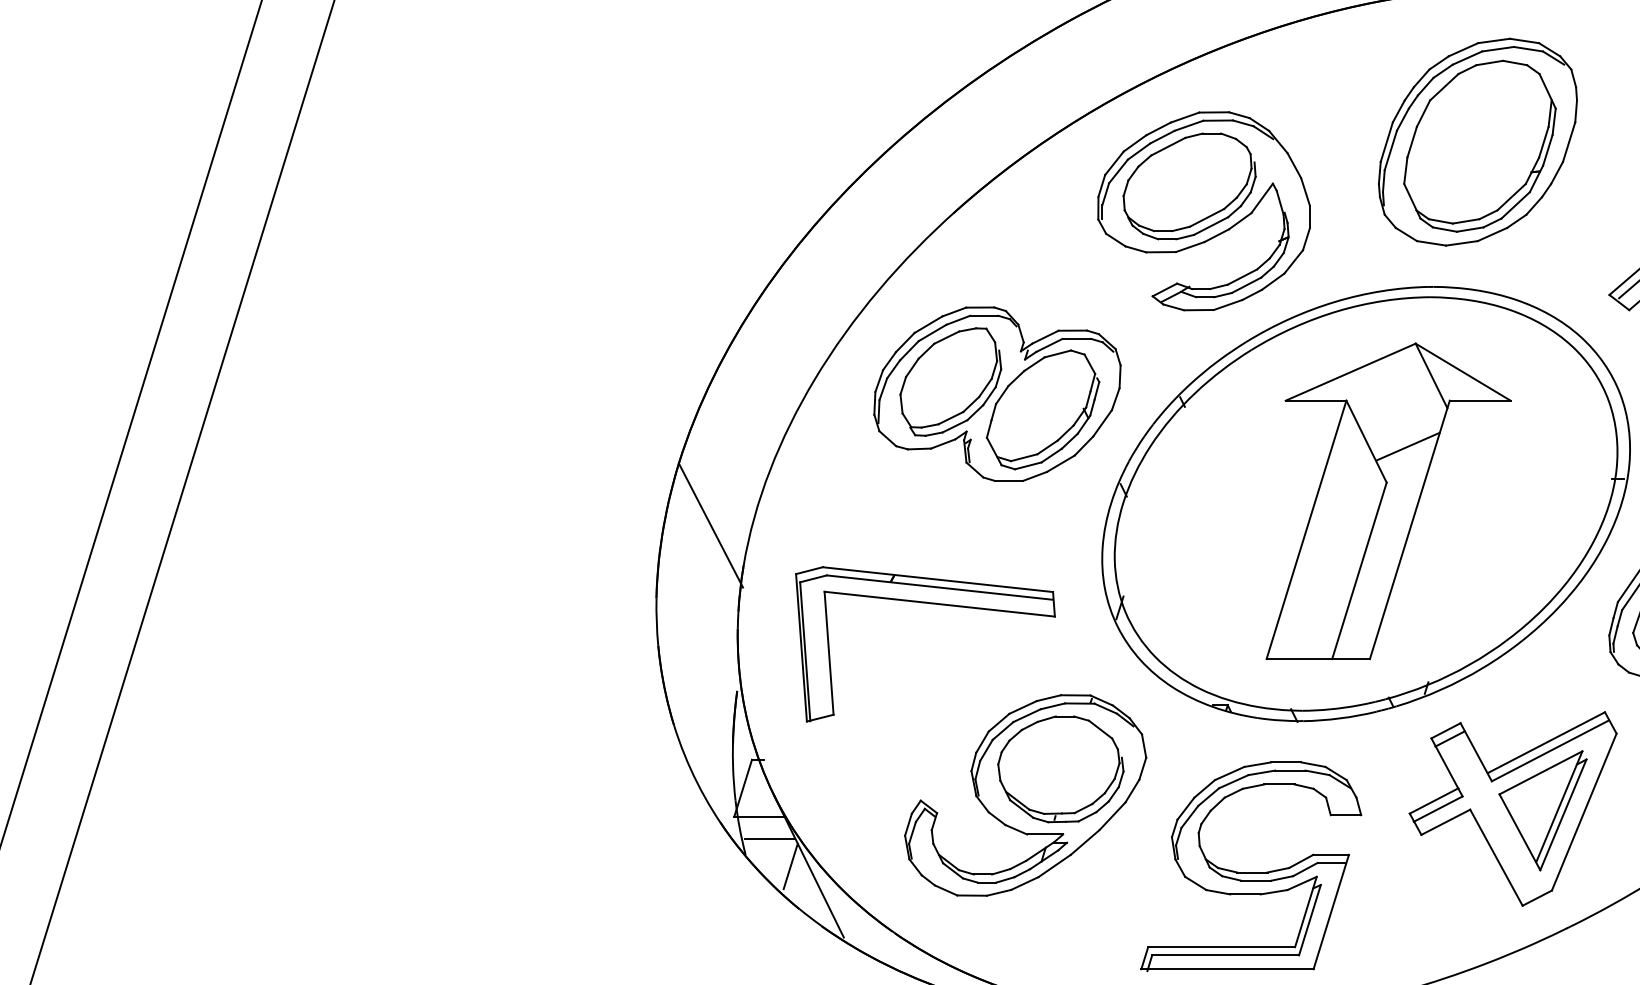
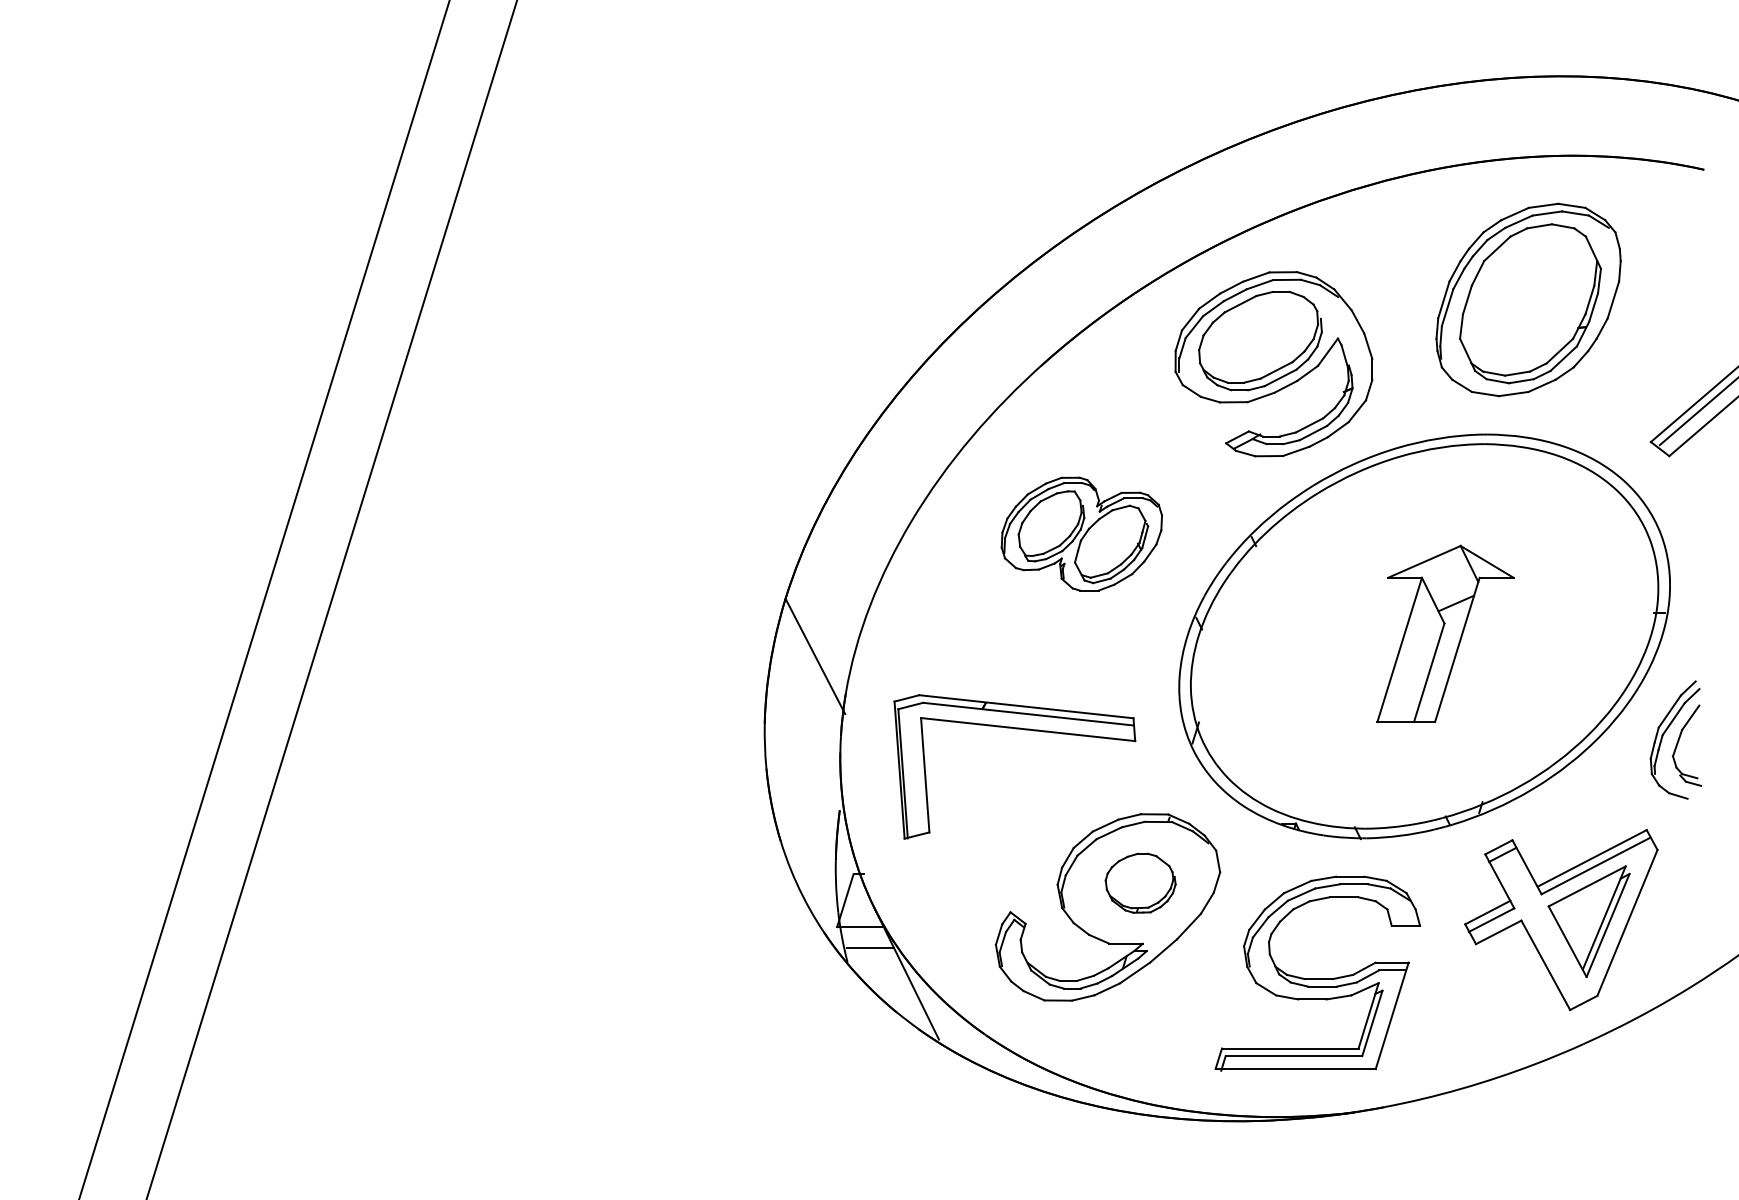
part: (997, 393) -> (1081, 533), size x0.7
part: (1388, 500) -> (1445, 633), size x0.6
part: (1060, 769) -> (1140, 883), size x0.6
line: (790, 866) -> (889, 973), removed

